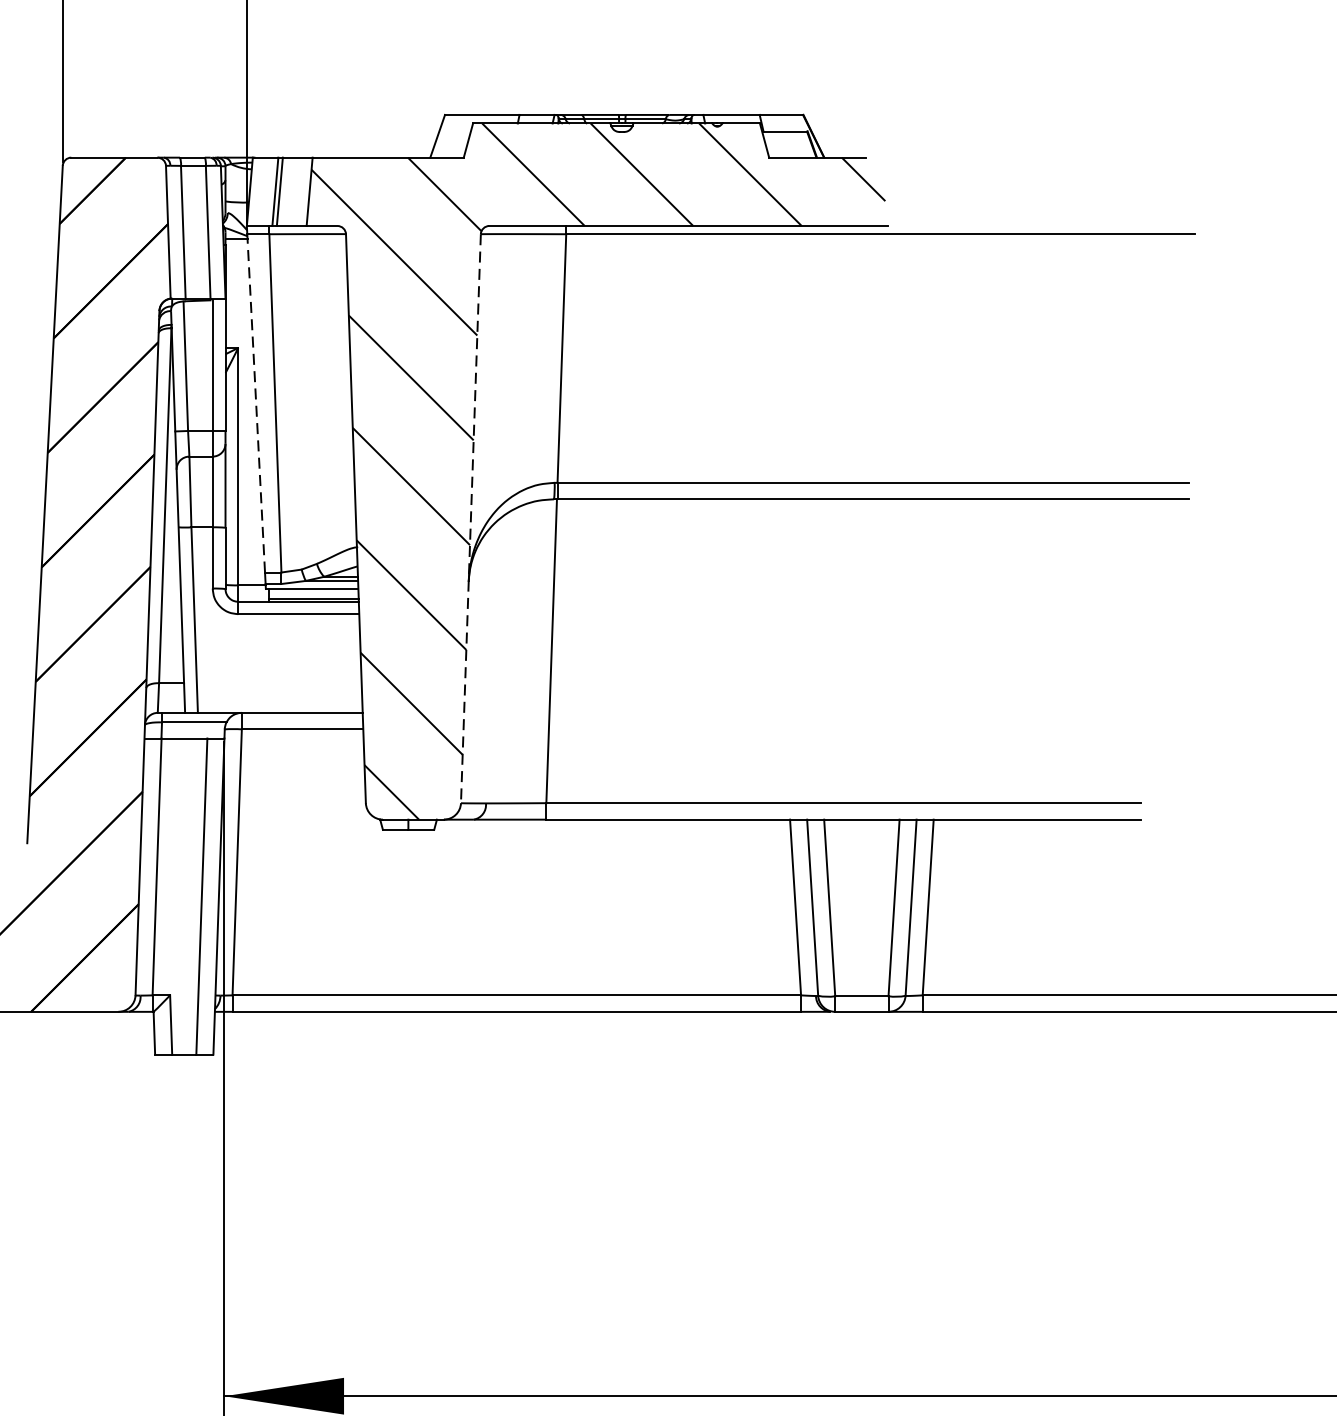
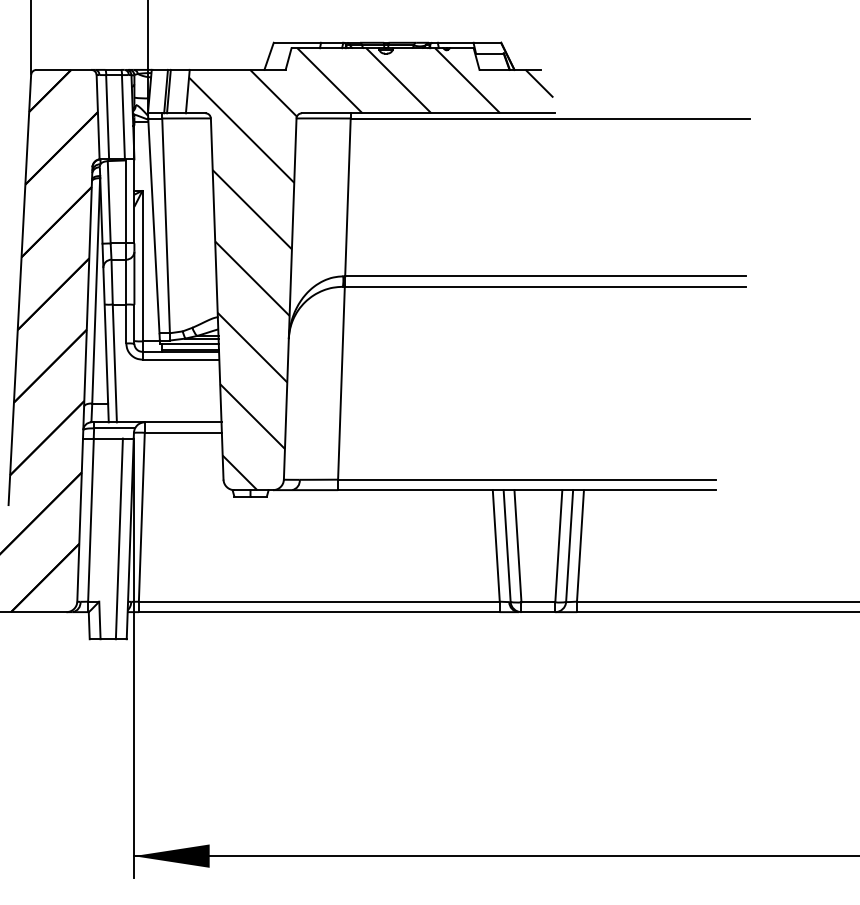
line: (255, 402) -> (153, 225), dashed -> solid
line: (471, 519) -> (290, 299), dashed -> solid

